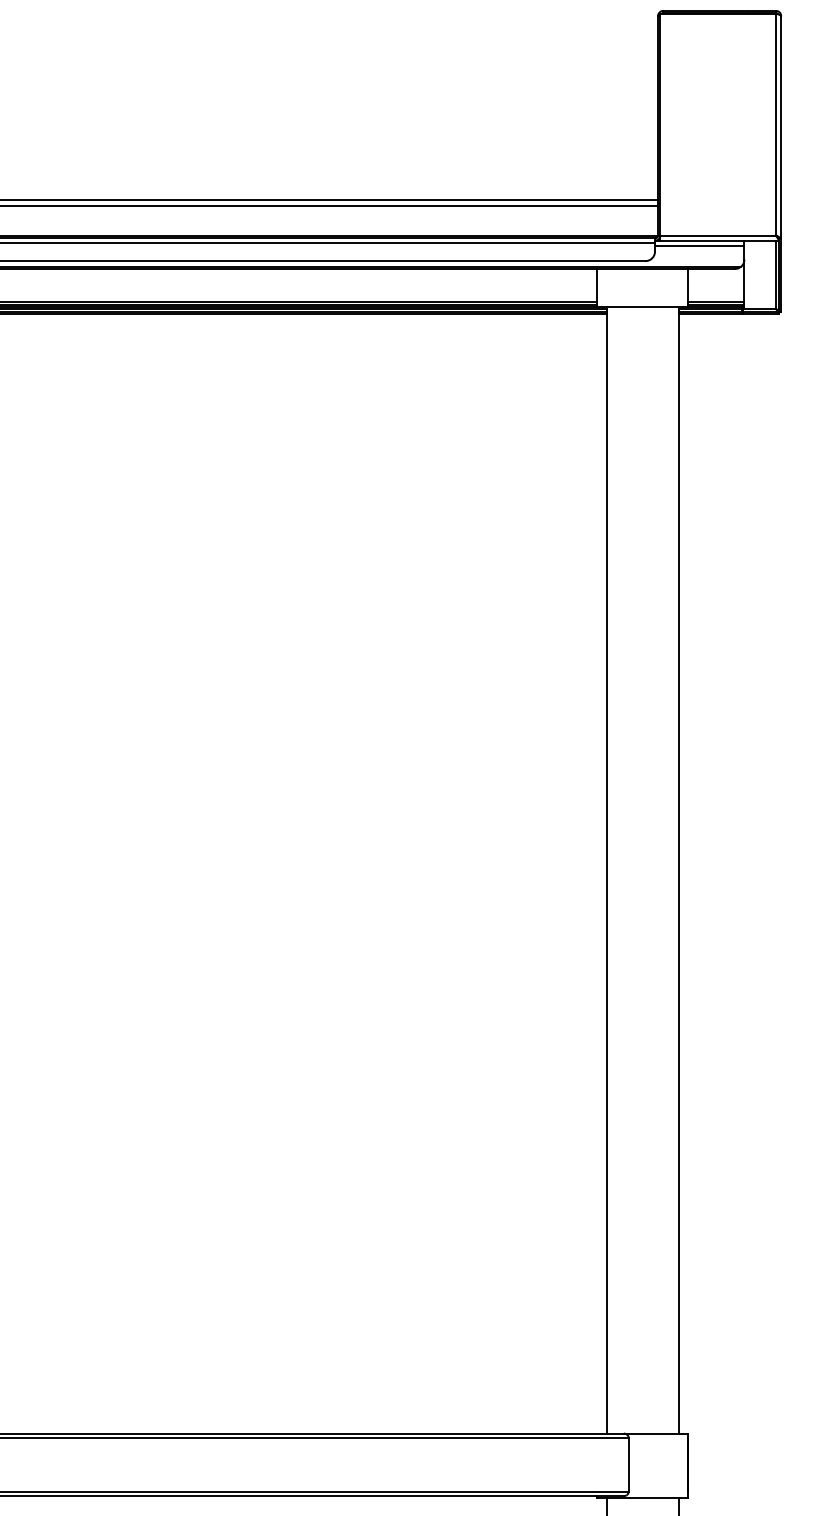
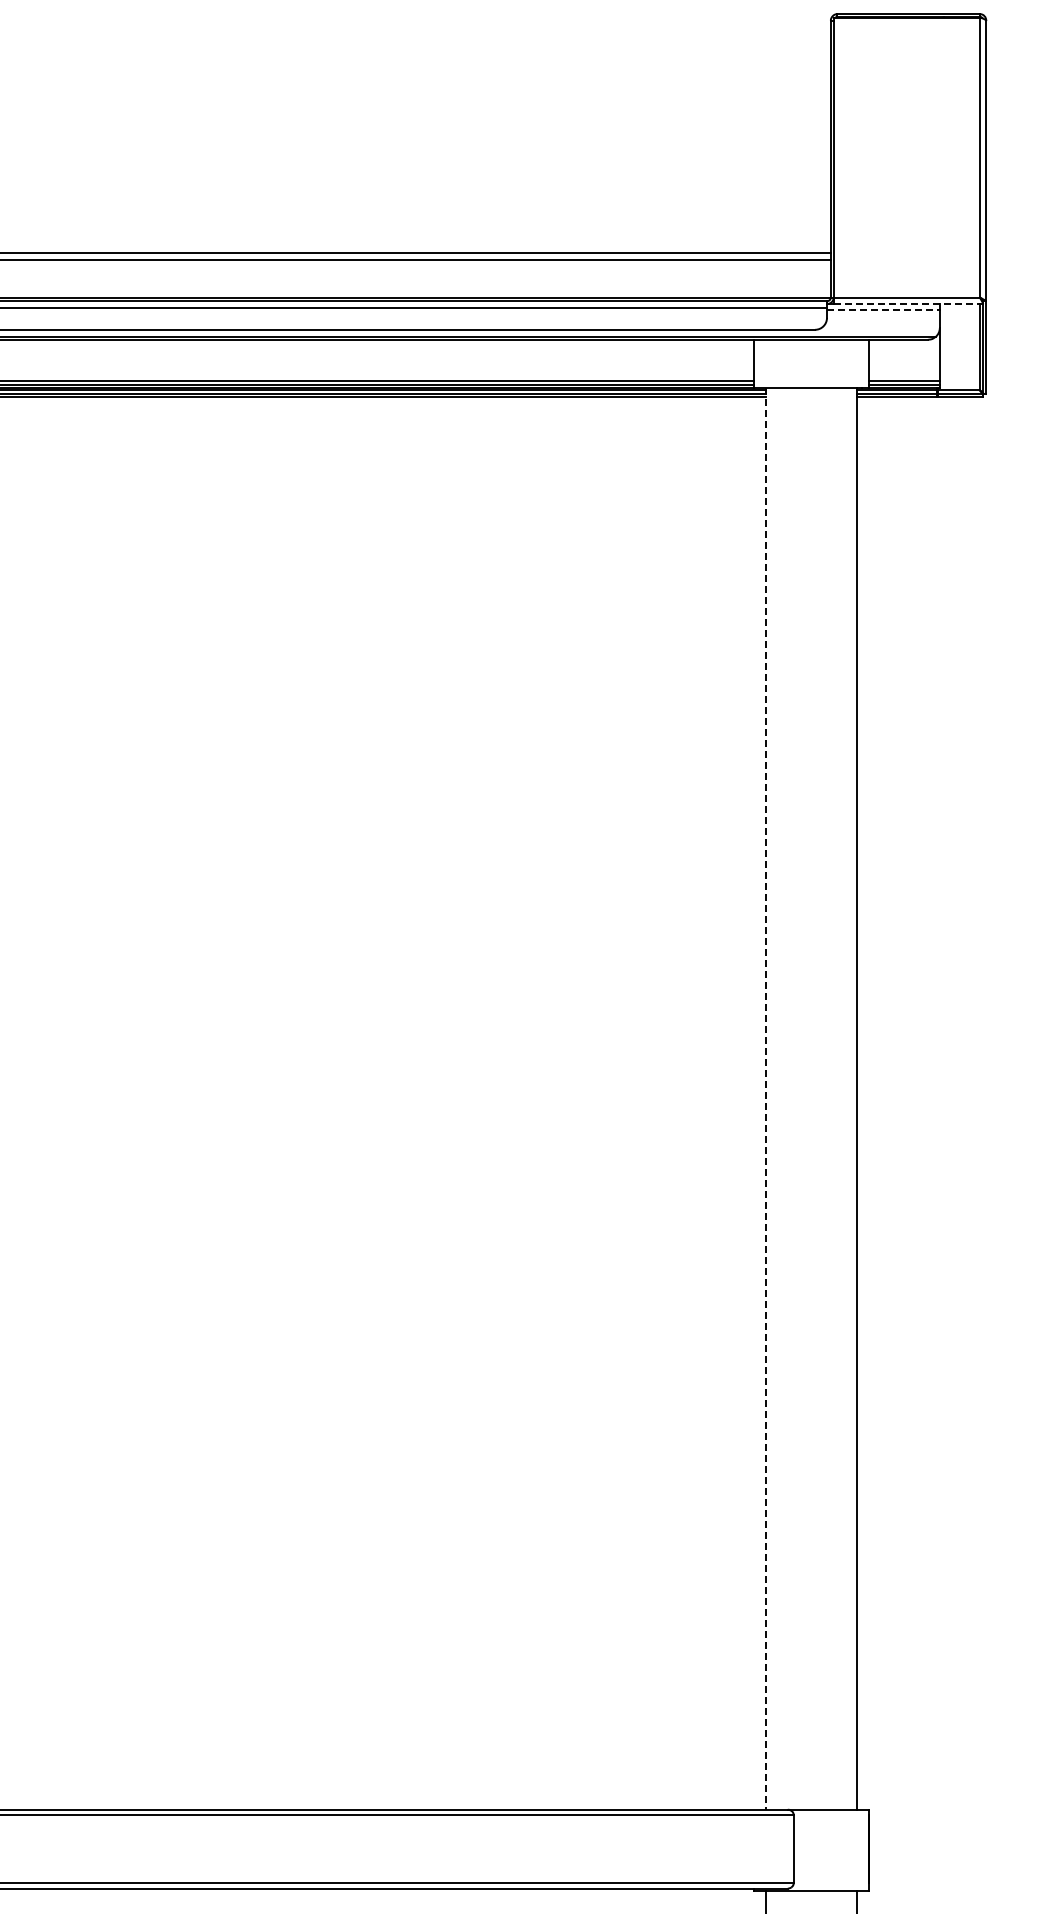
line: (719, 241) -> (908, 304), solid -> dashed
line: (699, 245) -> (883, 310), solid -> dashed
line: (607, 870) -> (766, 1098), solid -> dashed

